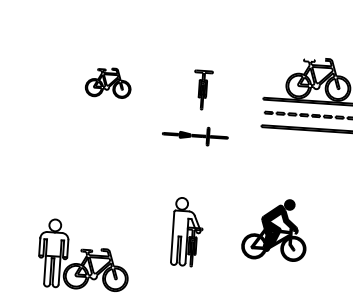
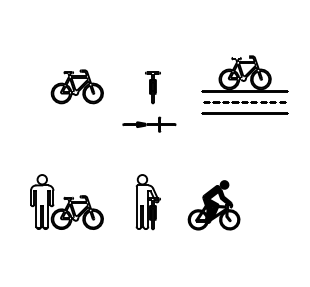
part: (107, 82) -> (76, 86), size x1.43
part: (274, 229) -> (213, 205), moved
part: (83, 254) -> (66, 201), moved

